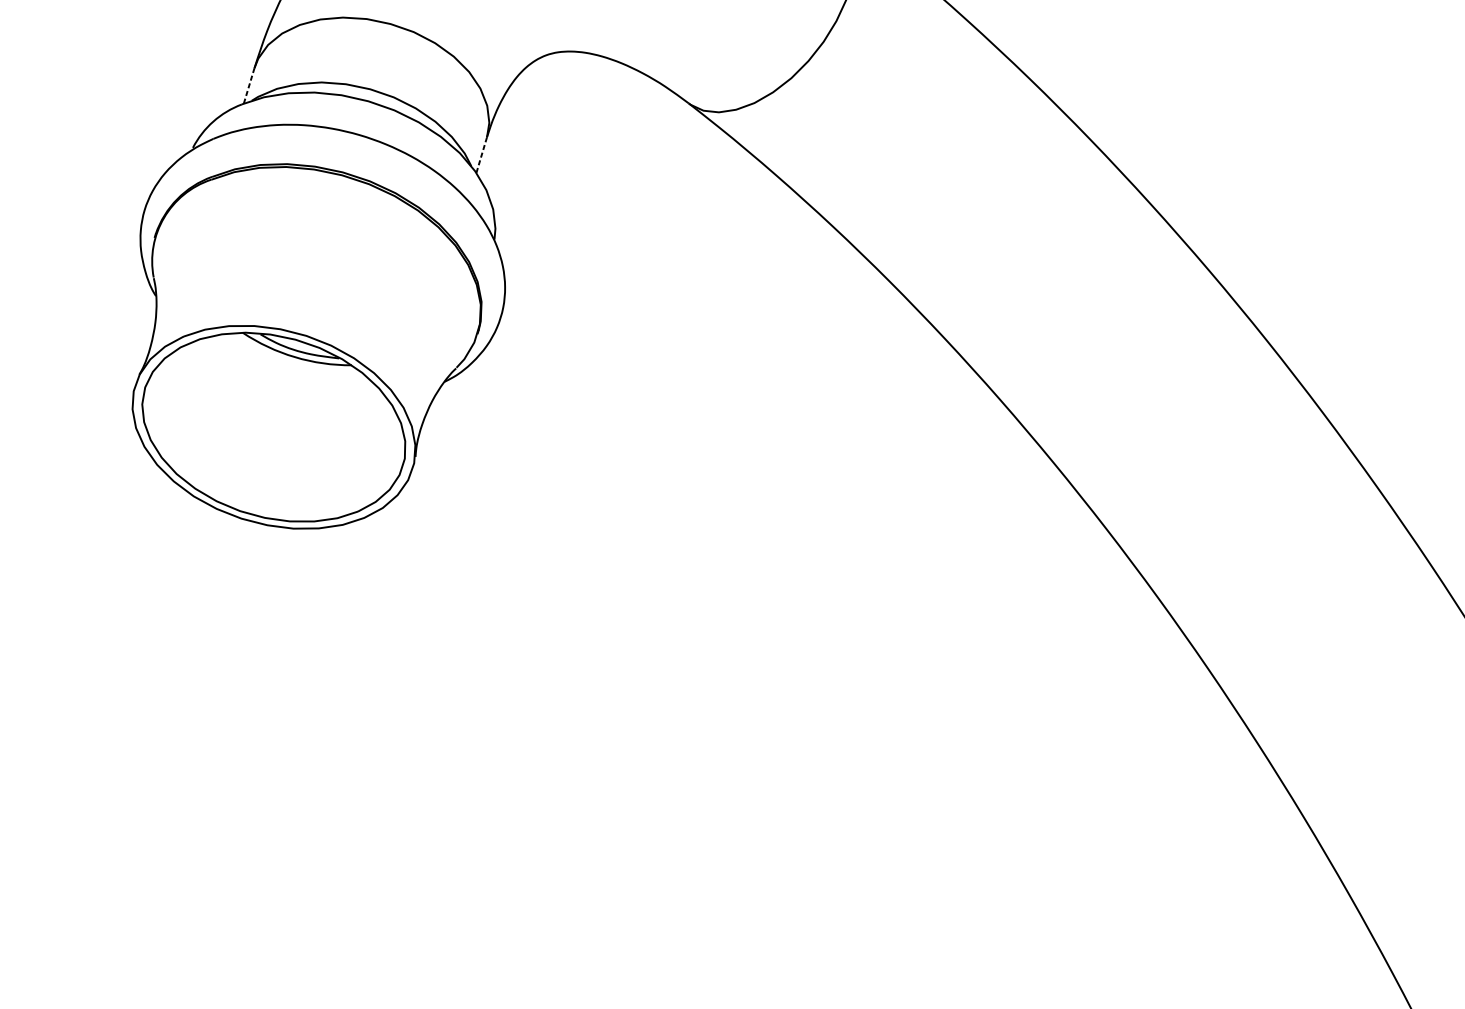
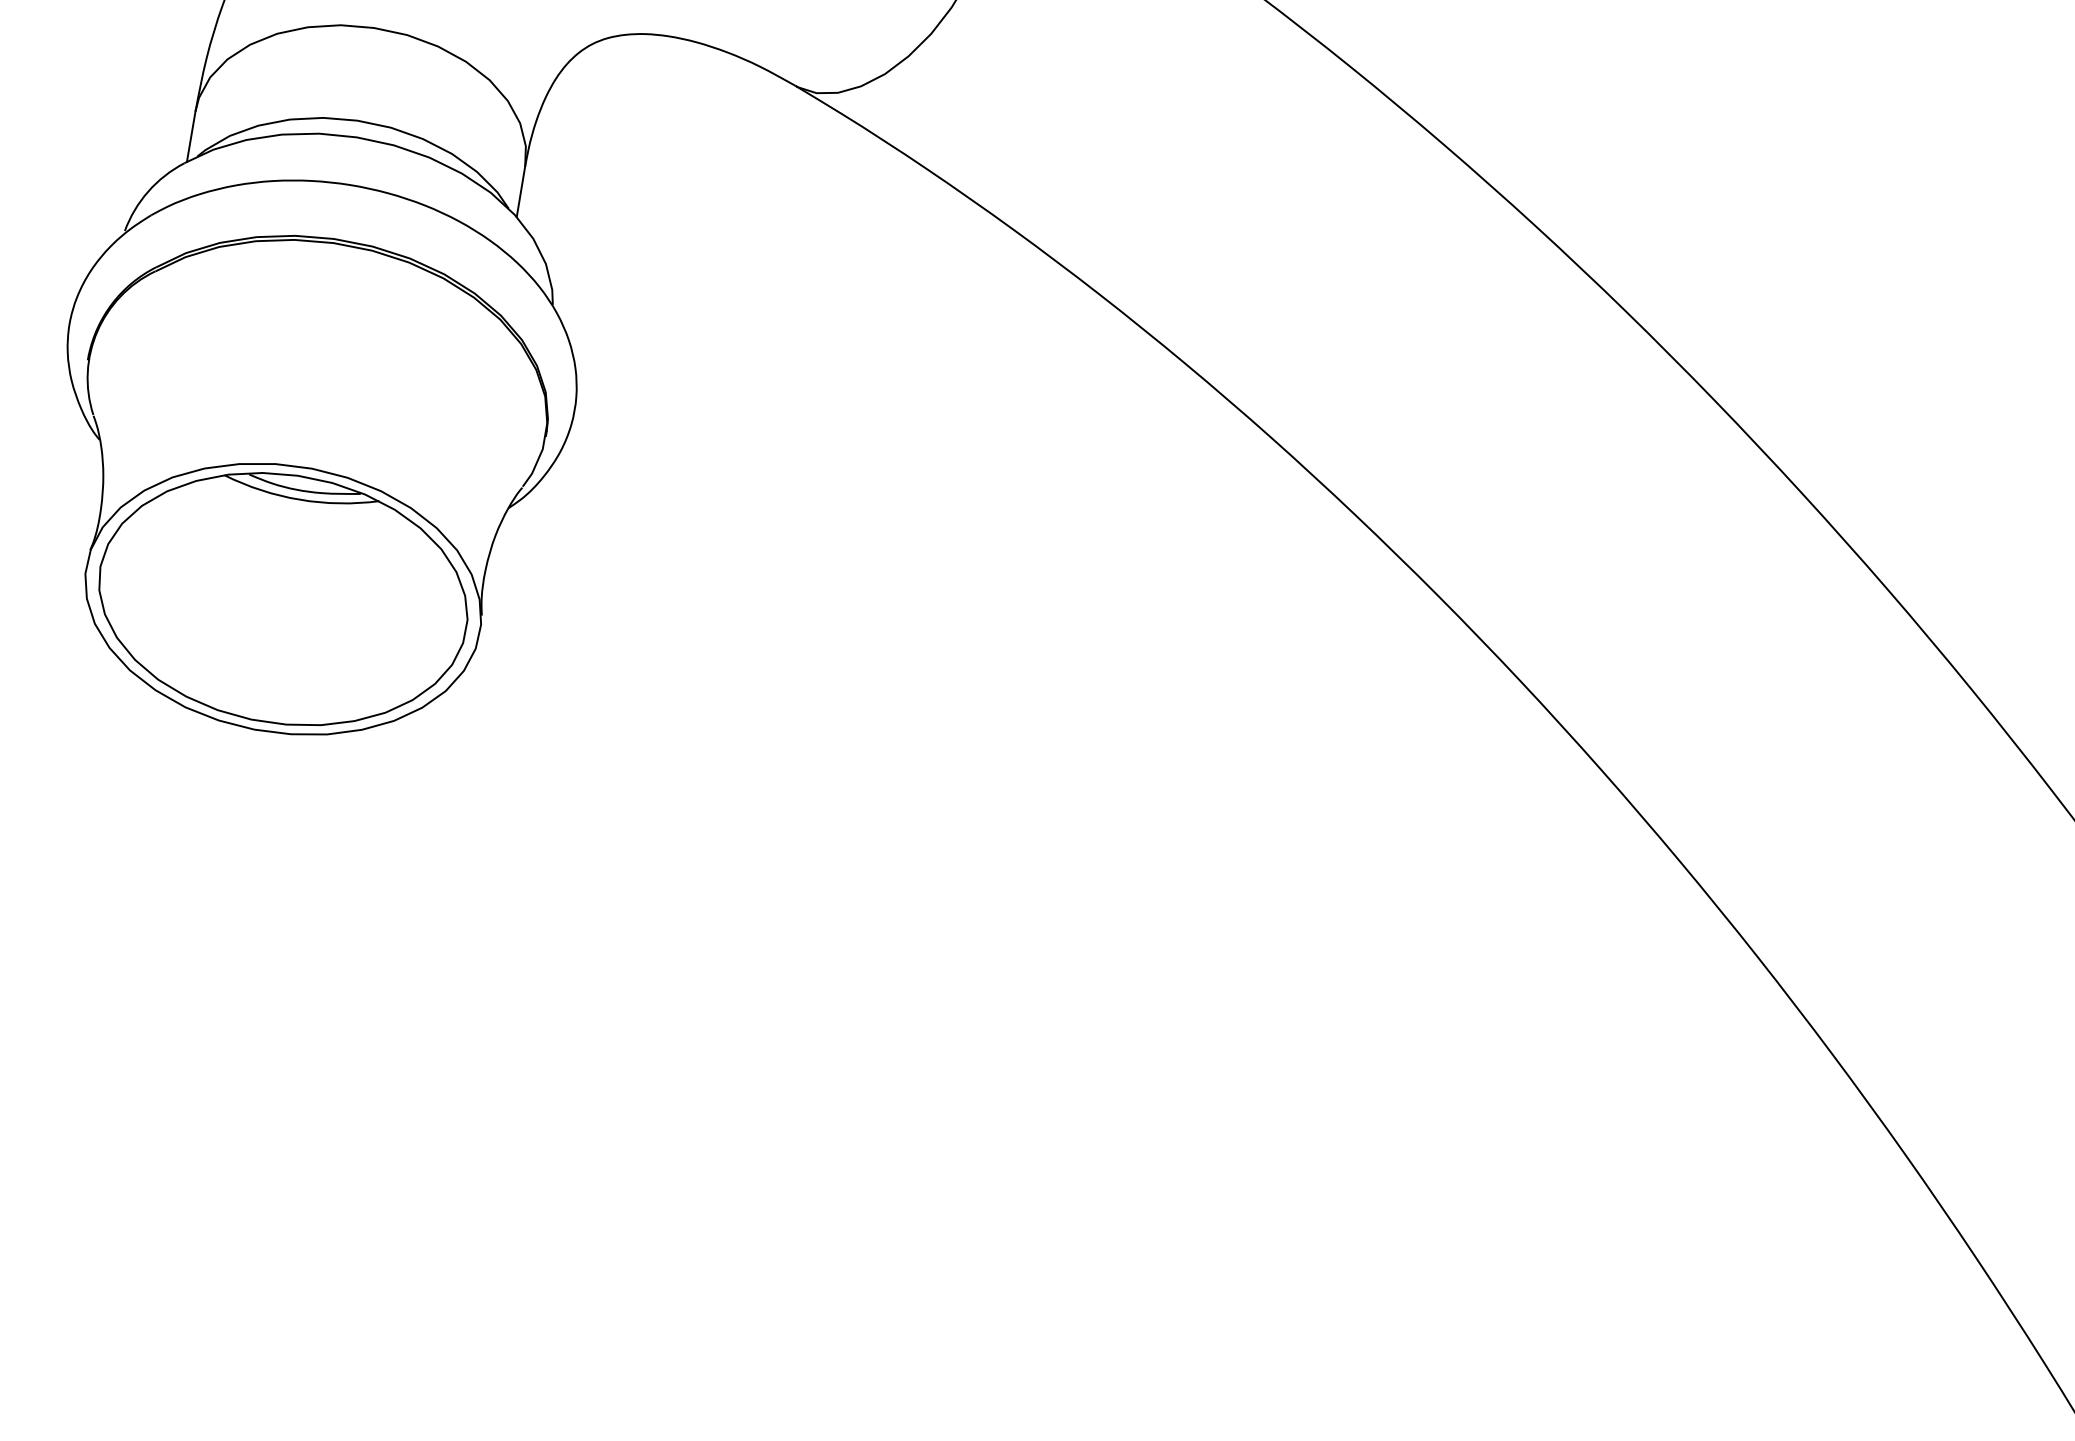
line: (249, 85) -> (191, 136), dashed -> solid
line: (481, 154) -> (520, 191), dashed -> solid

